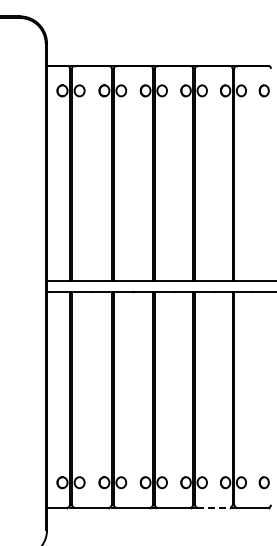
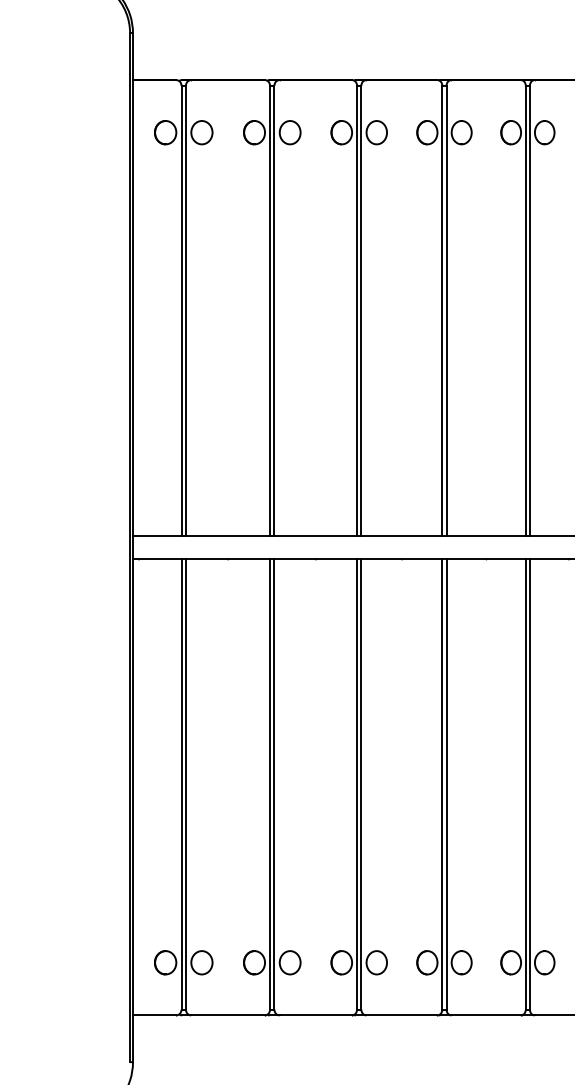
line: (214, 507) -> (487, 1015), dashed -> solid

